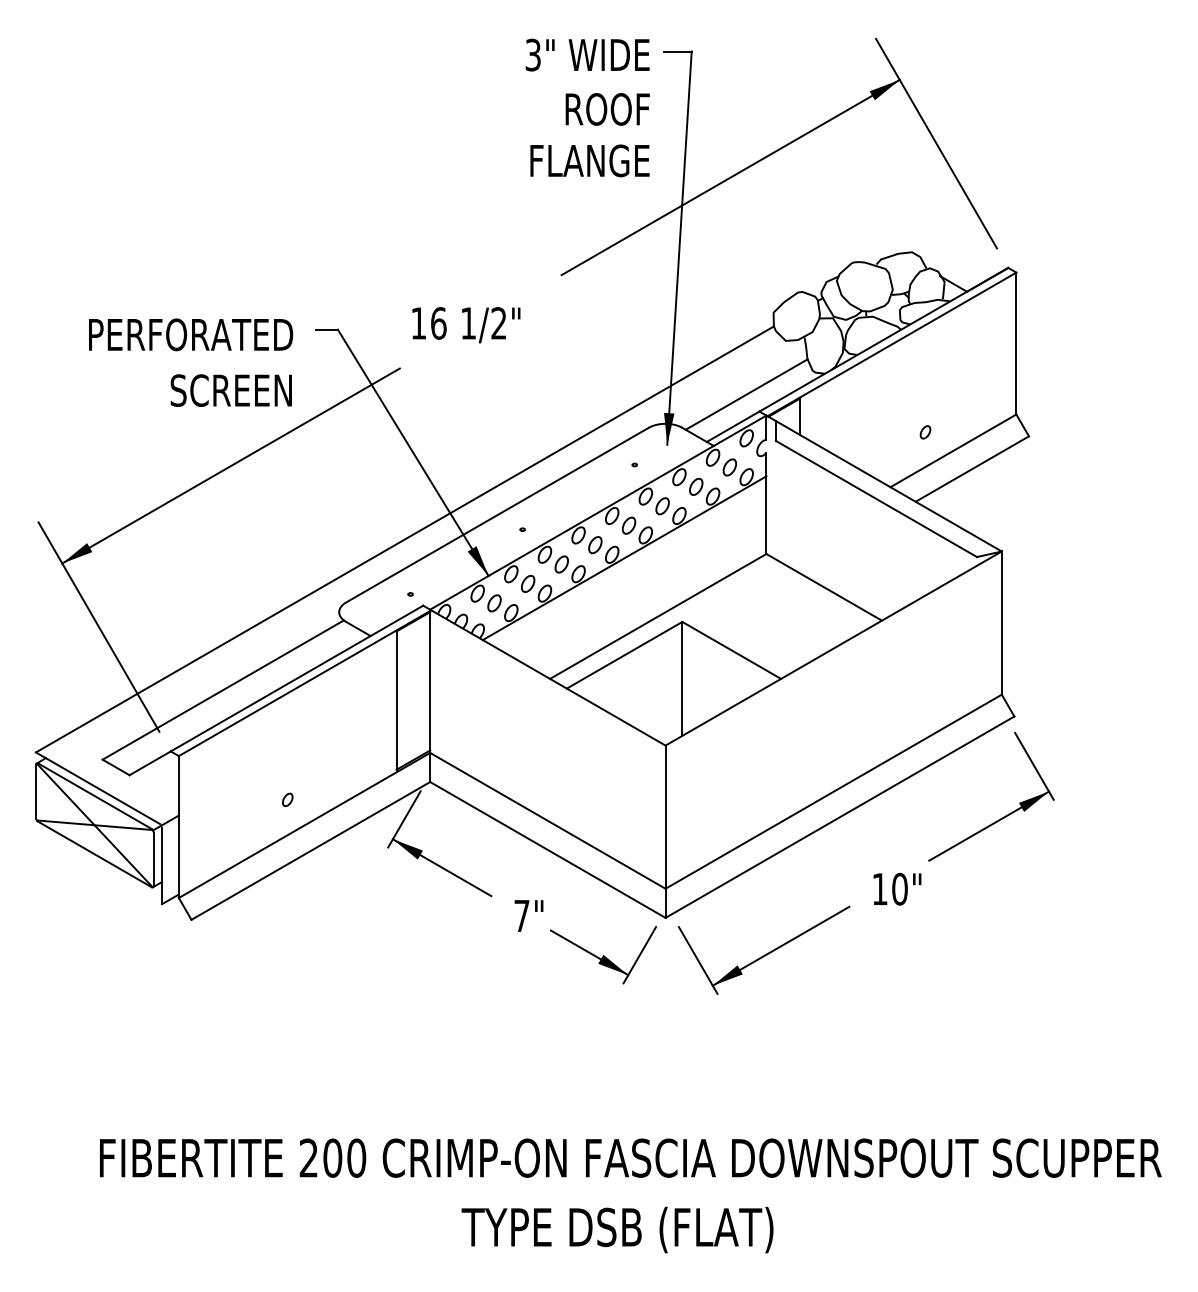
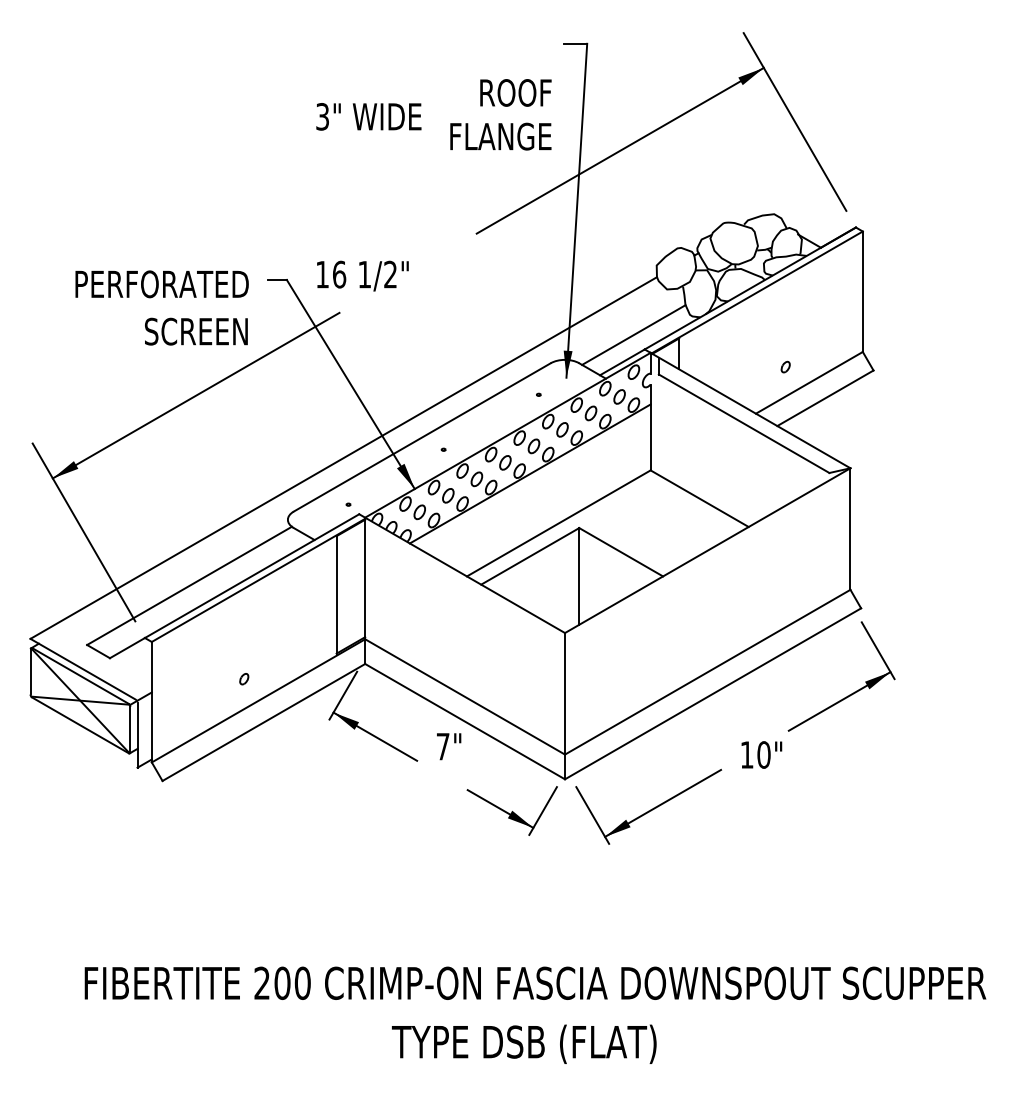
text: (587, 54) -> (368, 116), moved
text: (465, 324) -> (362, 275), moved
text: (529, 915) -> (449, 746), moved

